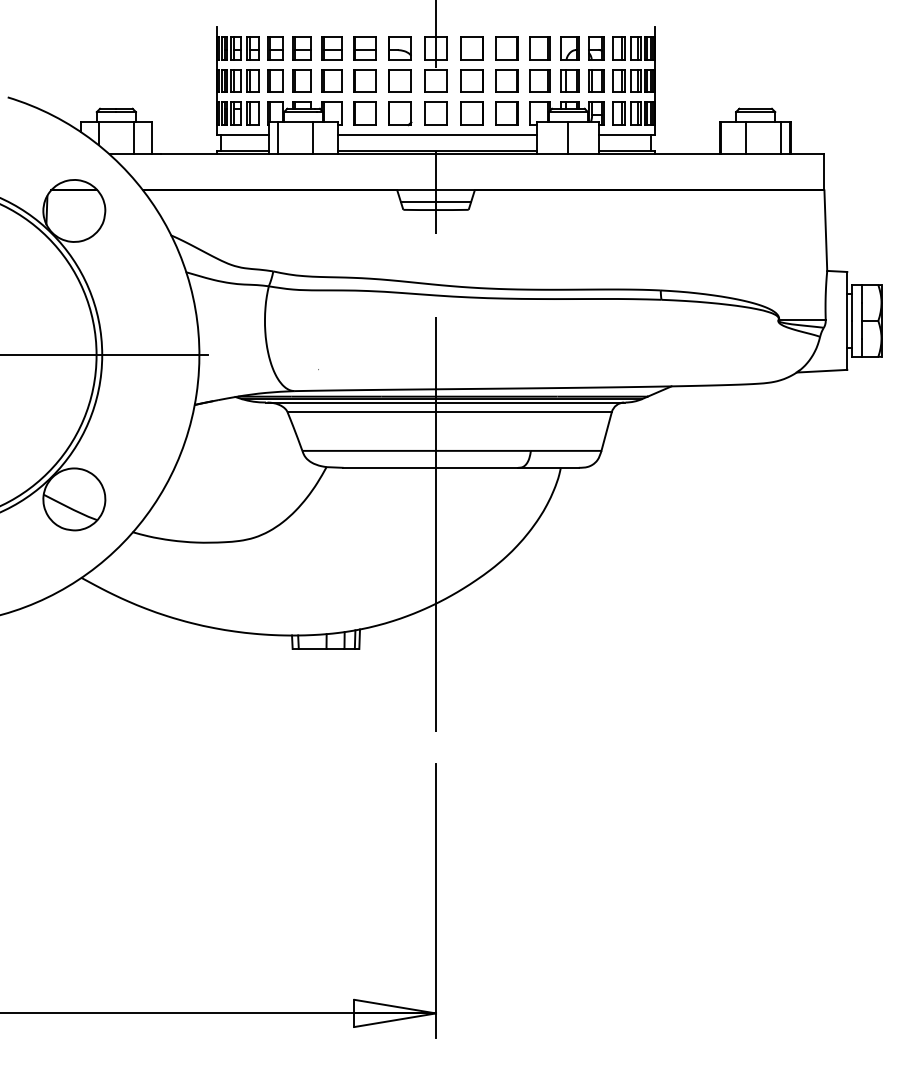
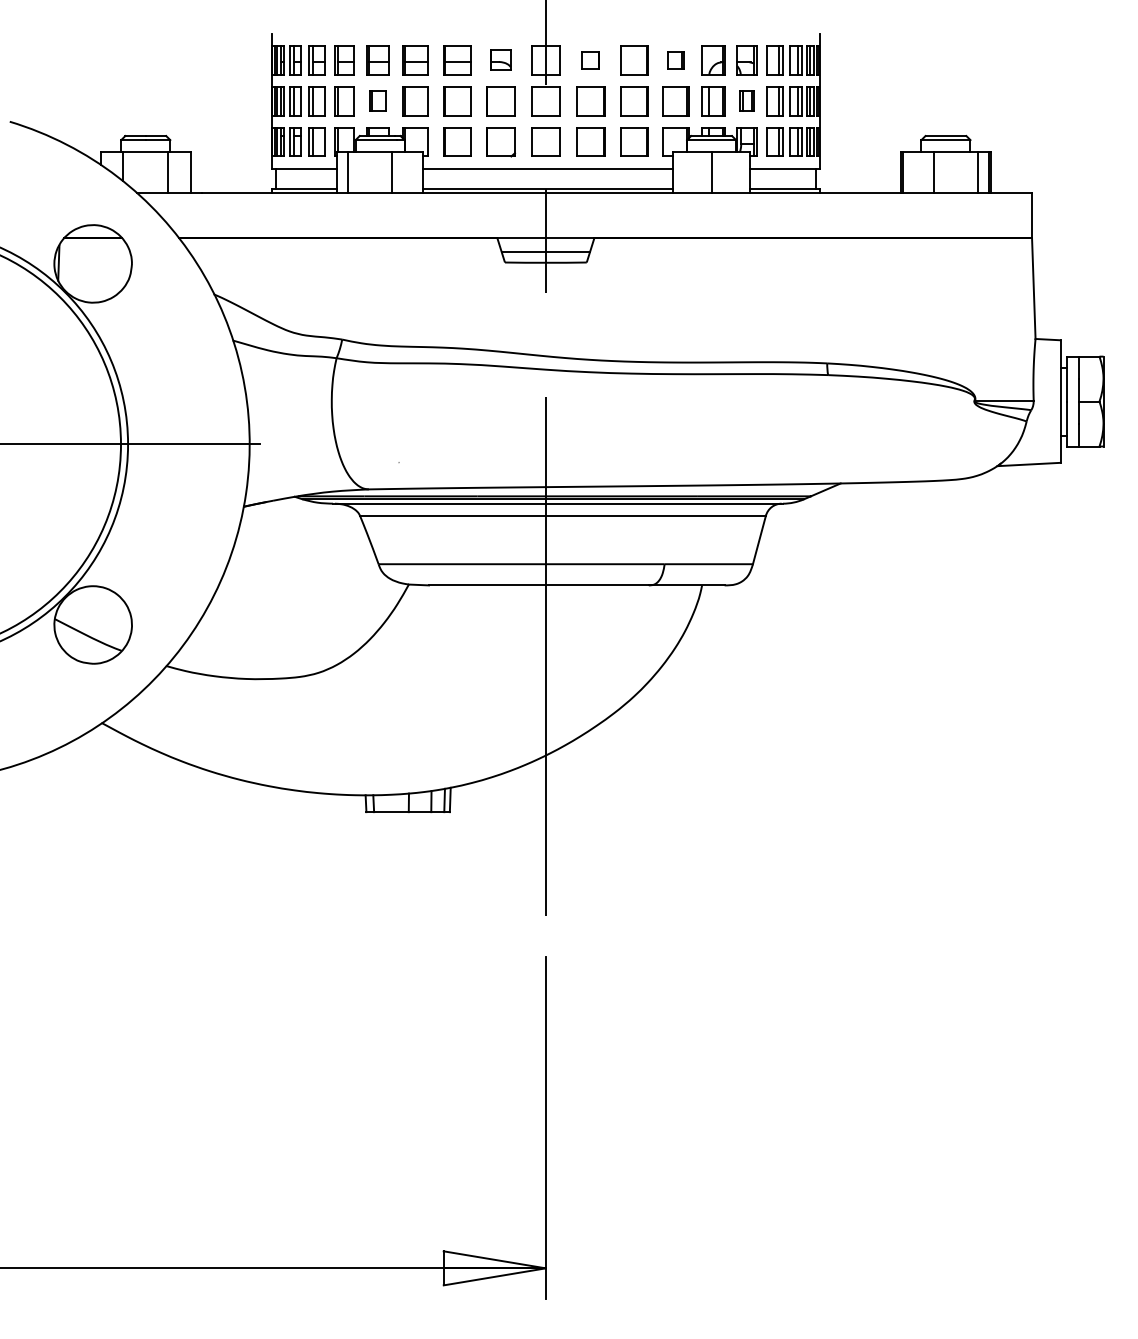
part: (399, 48) -> (500, 60), size x0.7
part: (471, 48) -> (590, 60), size x0.6
part: (539, 48) -> (675, 60), size x0.6
part: (301, 80) -> (377, 100), size x0.7
part: (596, 80) -> (746, 100), size x0.7

